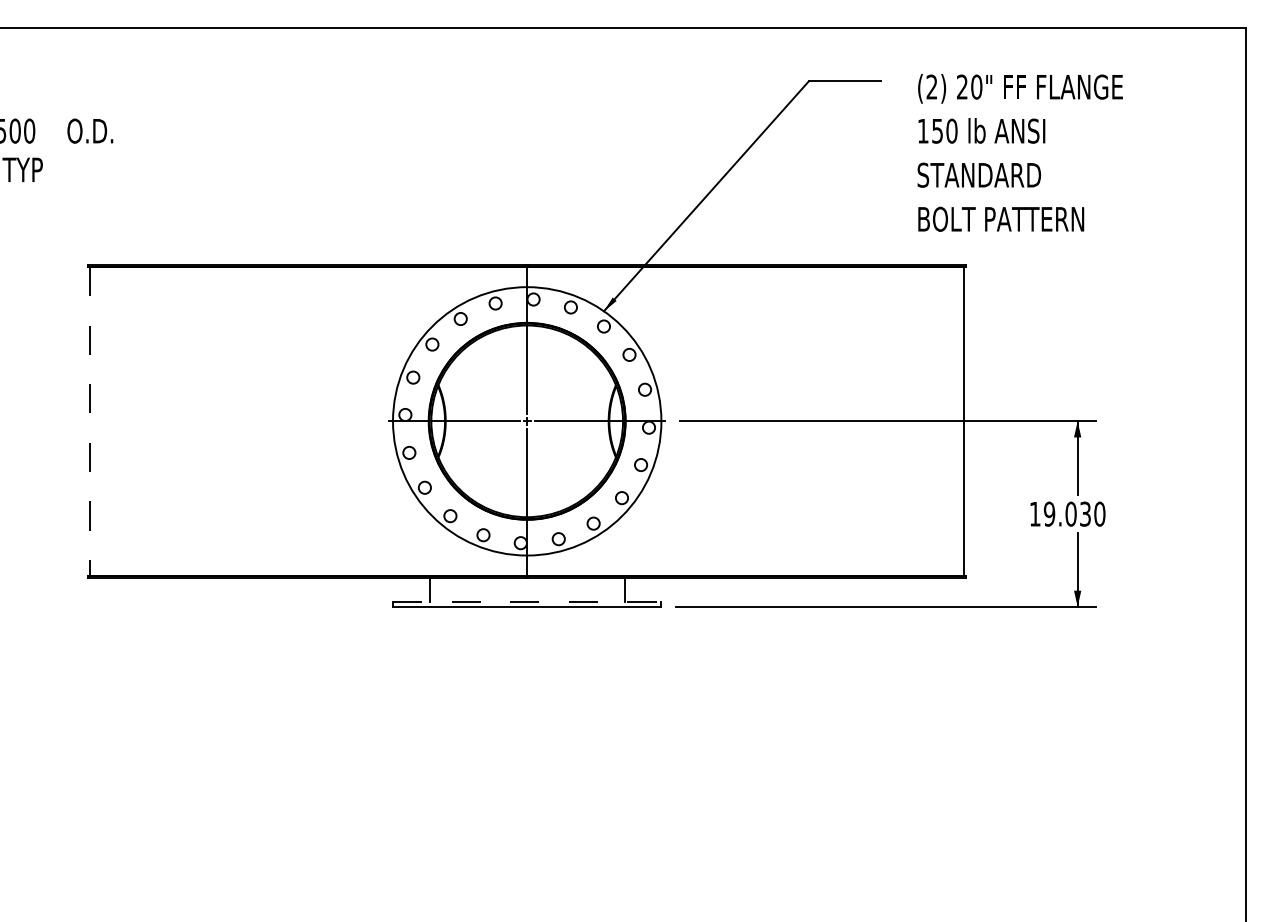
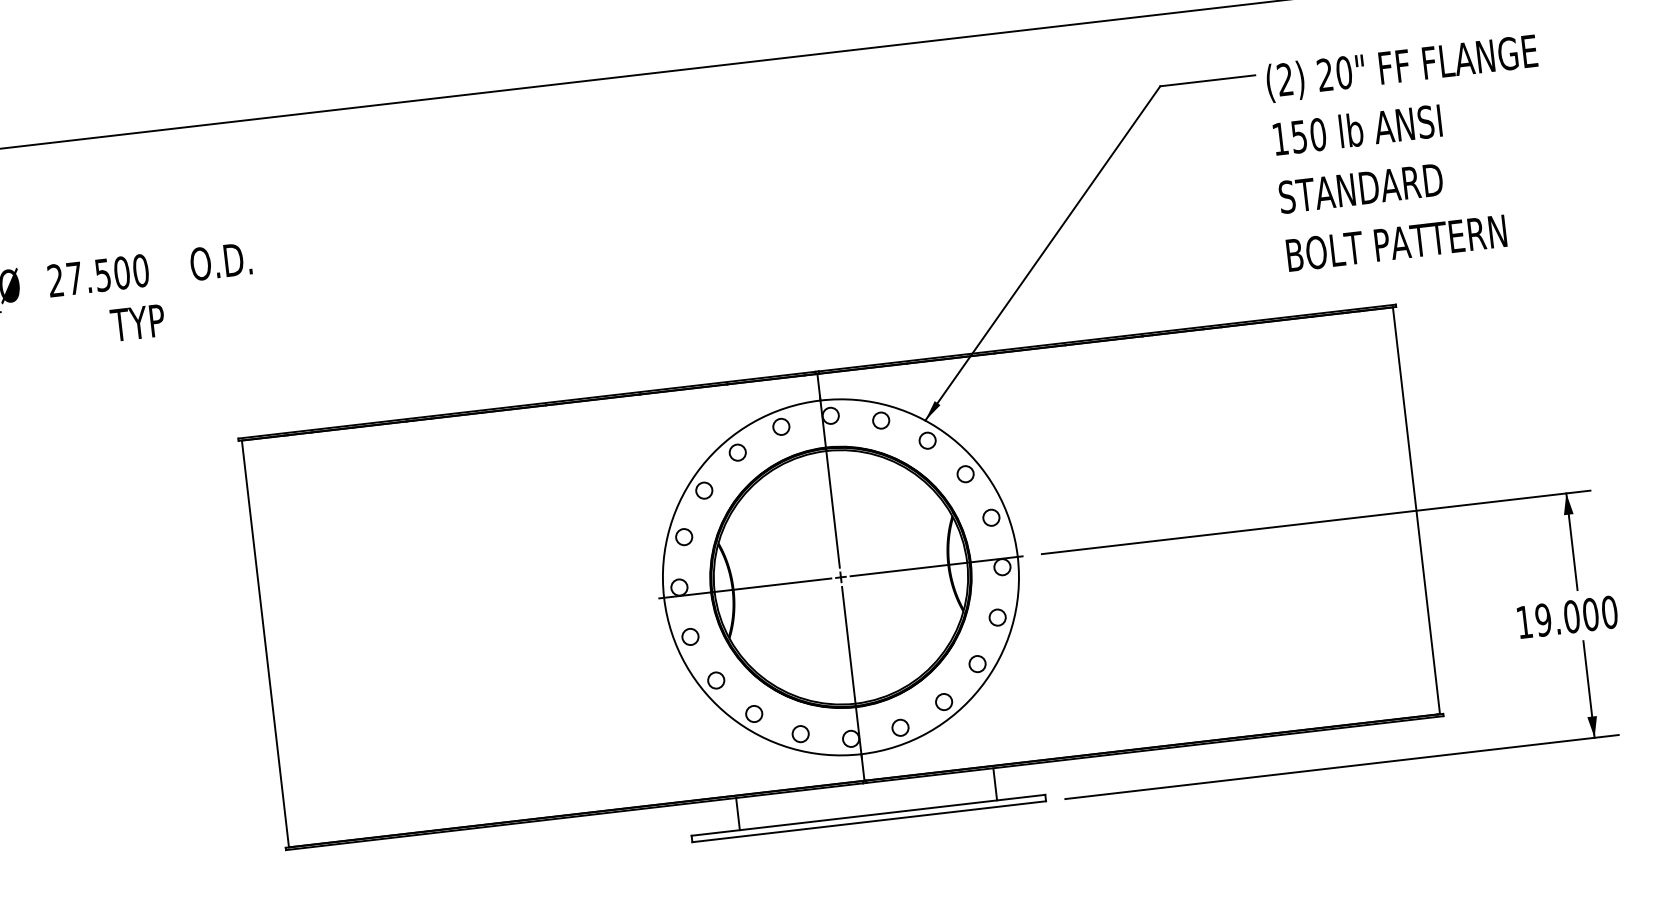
text: (1019, 152) -> (1410, 152), moved
line: (90, 421) -> (265, 644), dashed -> solid
text: (1085, 513) -> (1590, 613), 19.030 -> 19.000
line: (527, 601) -> (868, 814), dashed -> solid

